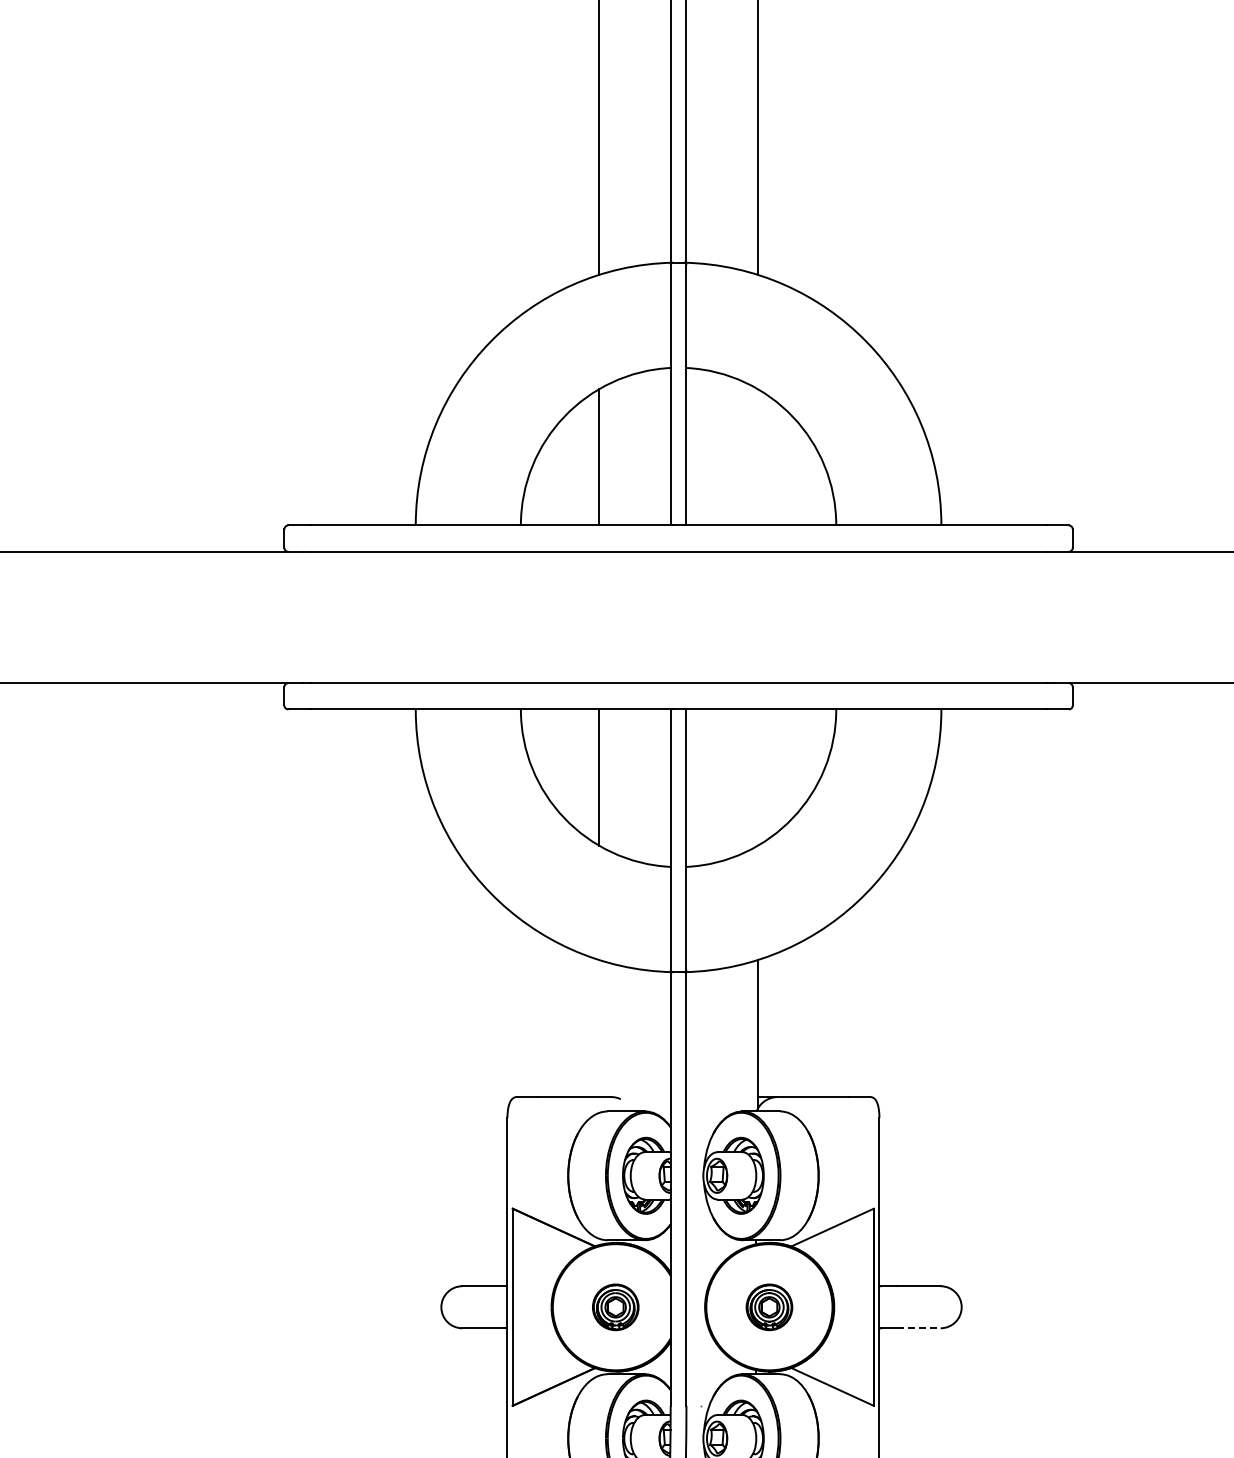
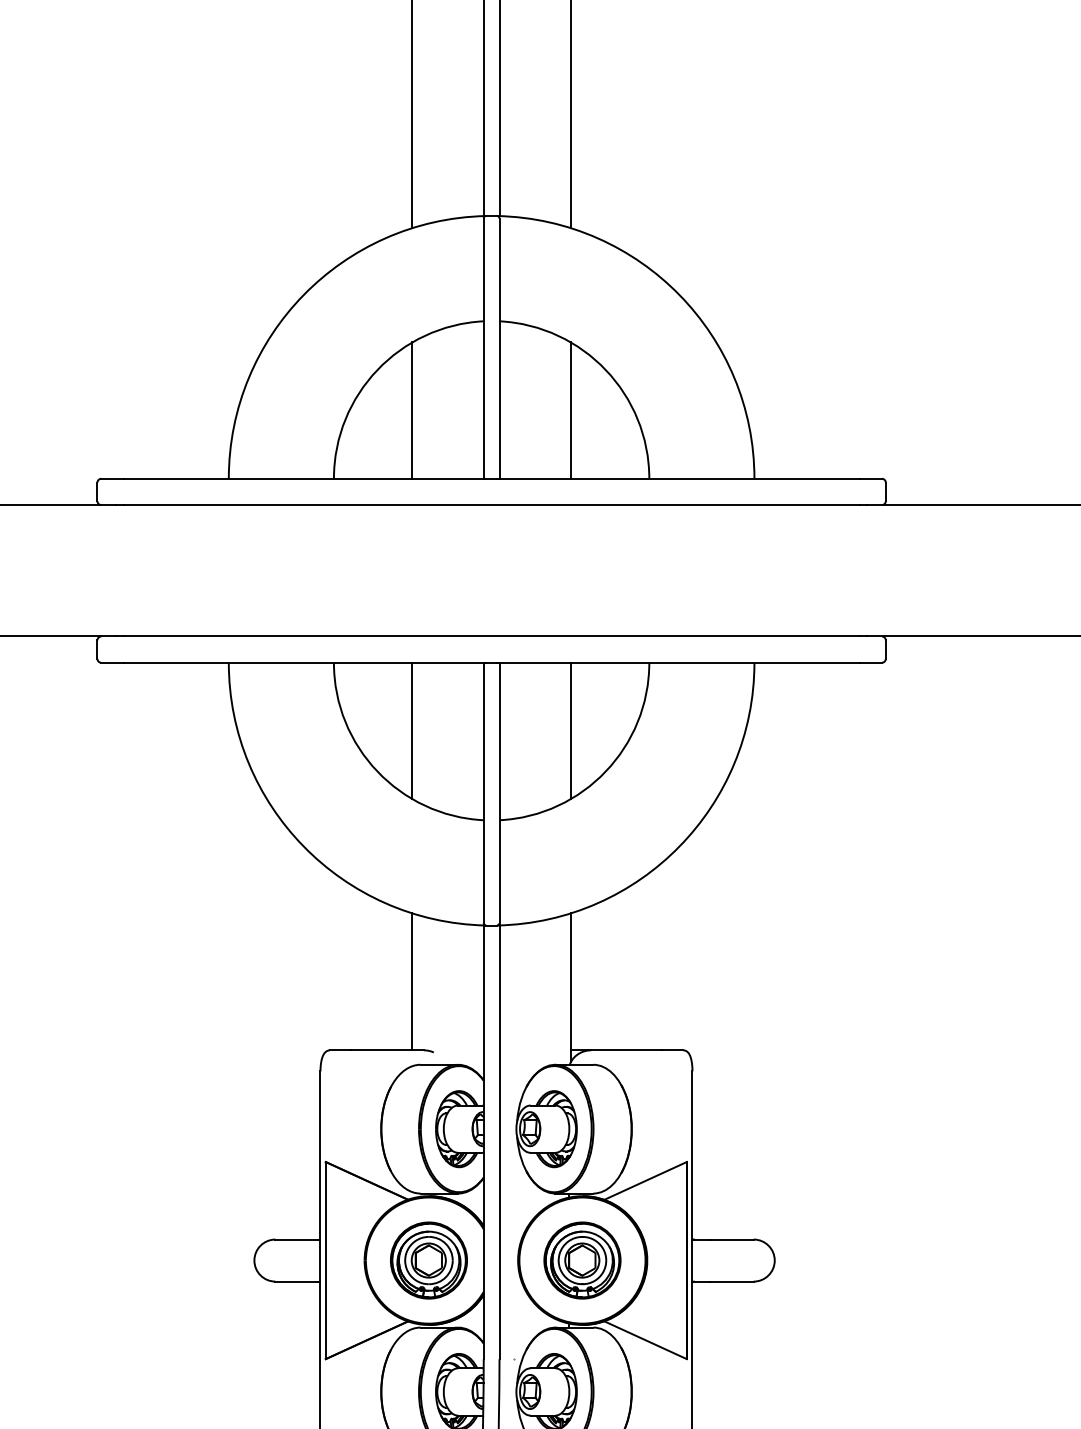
line: (757, 457) -> (570, 410), added
line: (757, 777) -> (570, 730), added
line: (599, 1028) -> (412, 981), added
part: (615, 1307) -> (428, 1260), size x1.67
part: (769, 1307) -> (582, 1260), size x1.67
line: (918, 1328) -> (731, 1281), dashed -> solid

